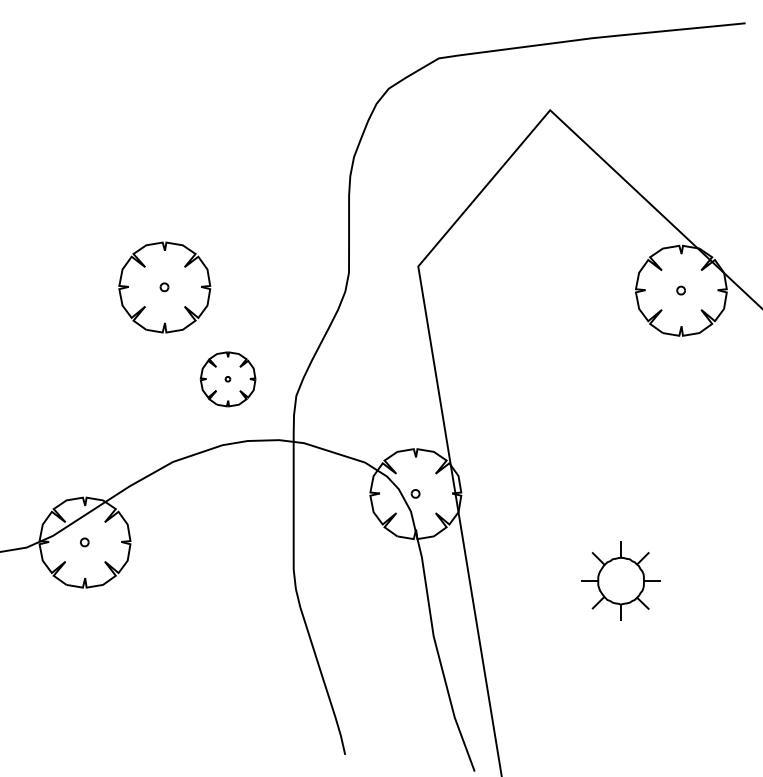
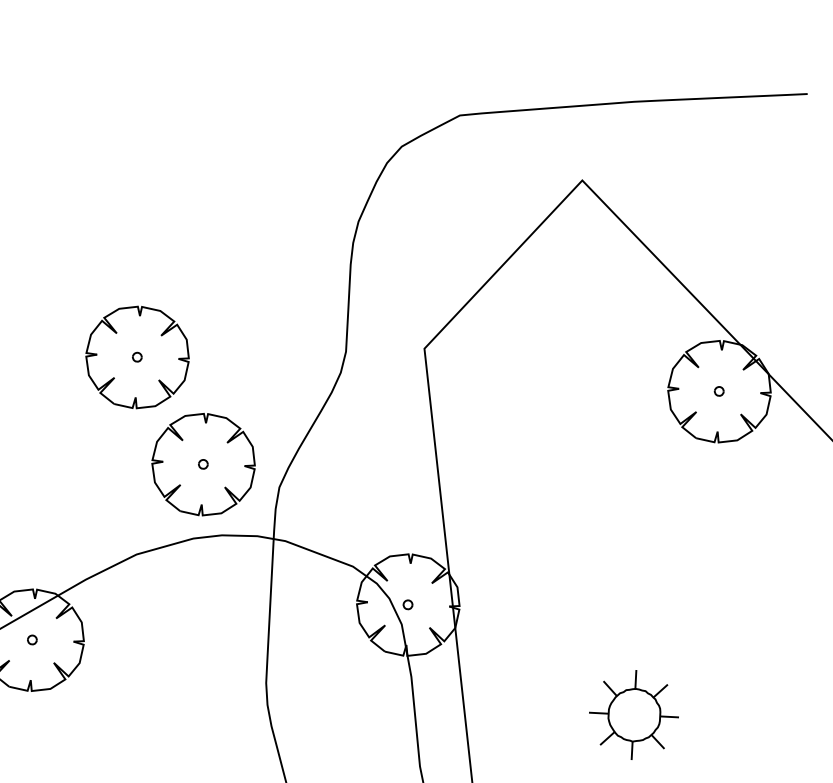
part: (227, 379) -> (202, 464), size x1.67

